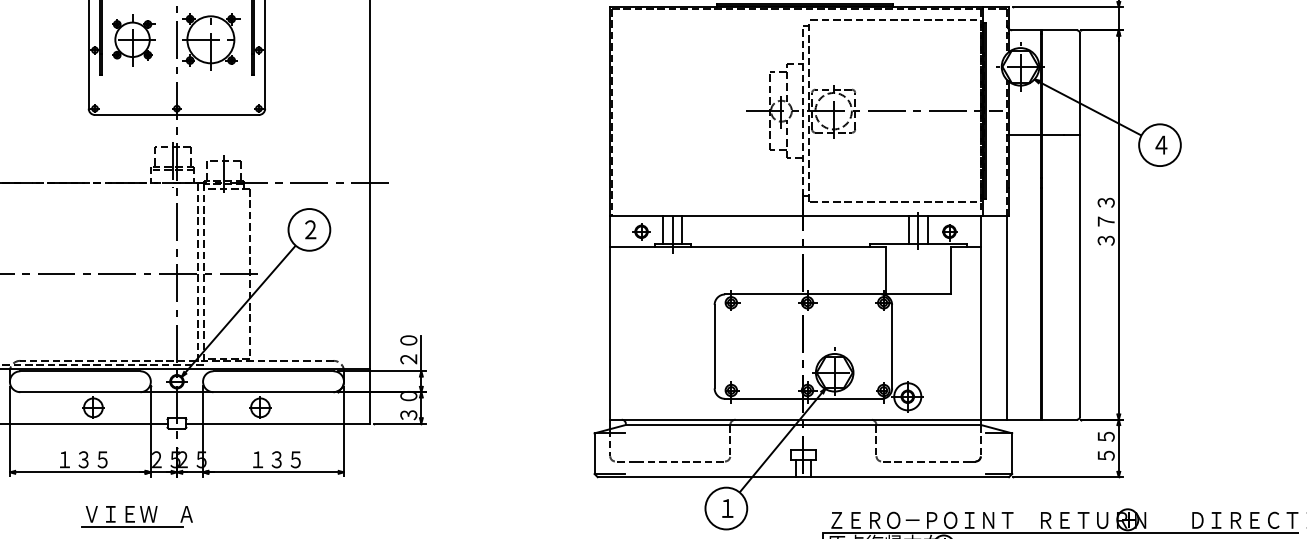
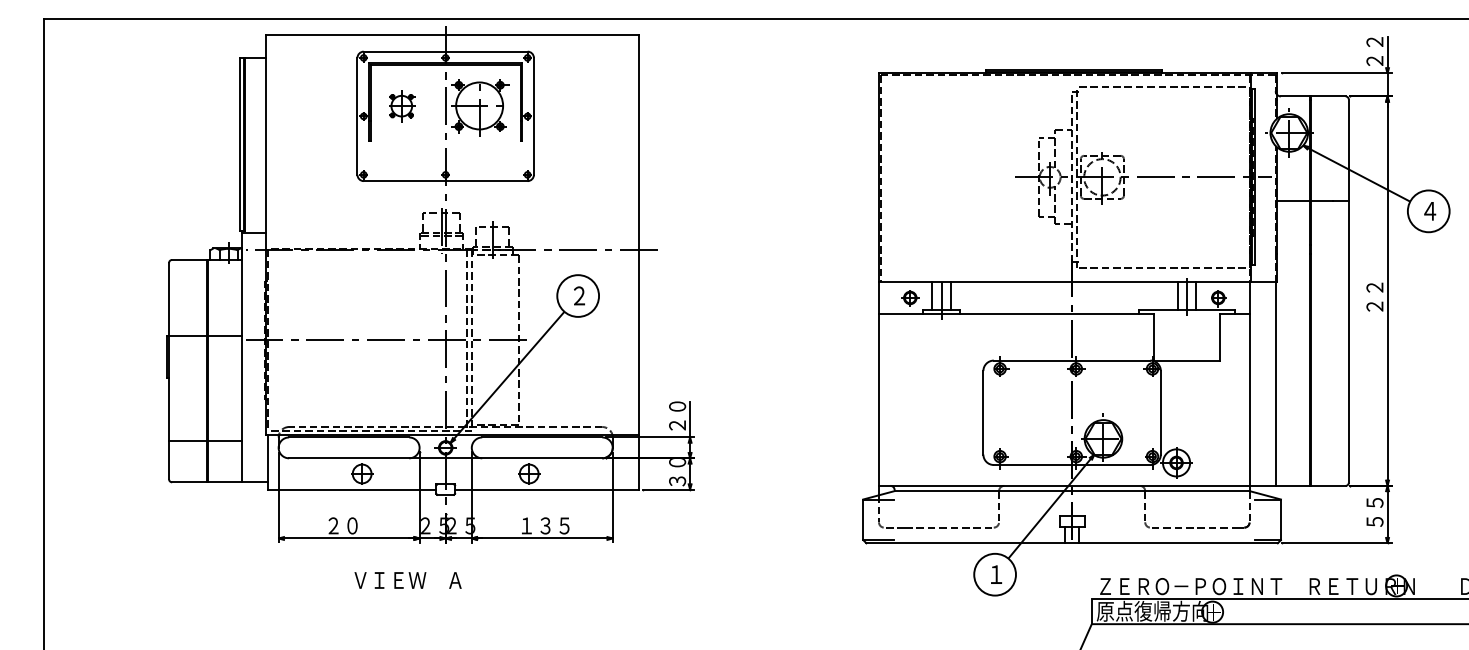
part: (133, 40) -> (402, 106), size x0.6
text: (1105, 221) -> (1374, 287), ３７３ -> ２２
text: (83, 459) -> (352, 525), １３５ -> ２０
line: (132, 527) -> (401, 593), removed

